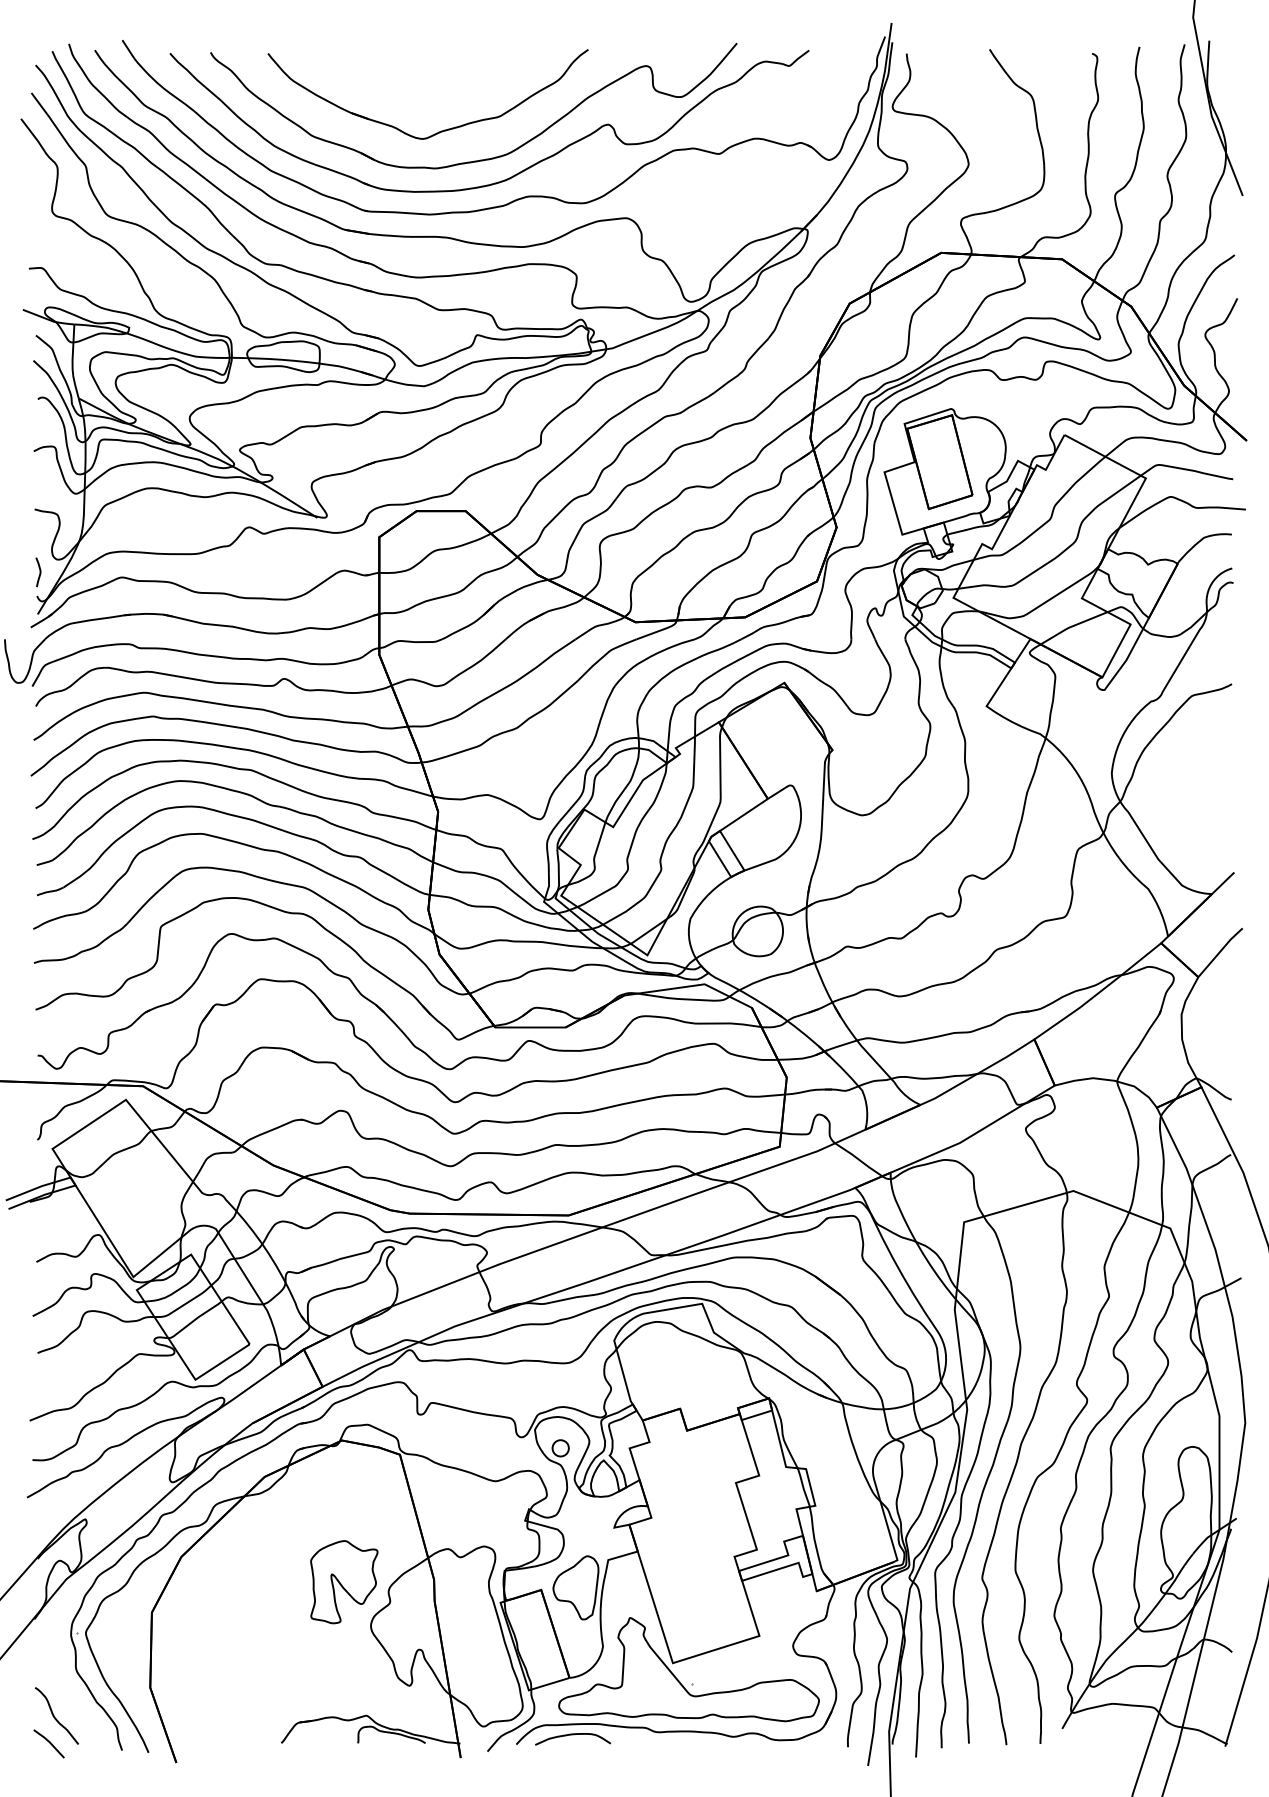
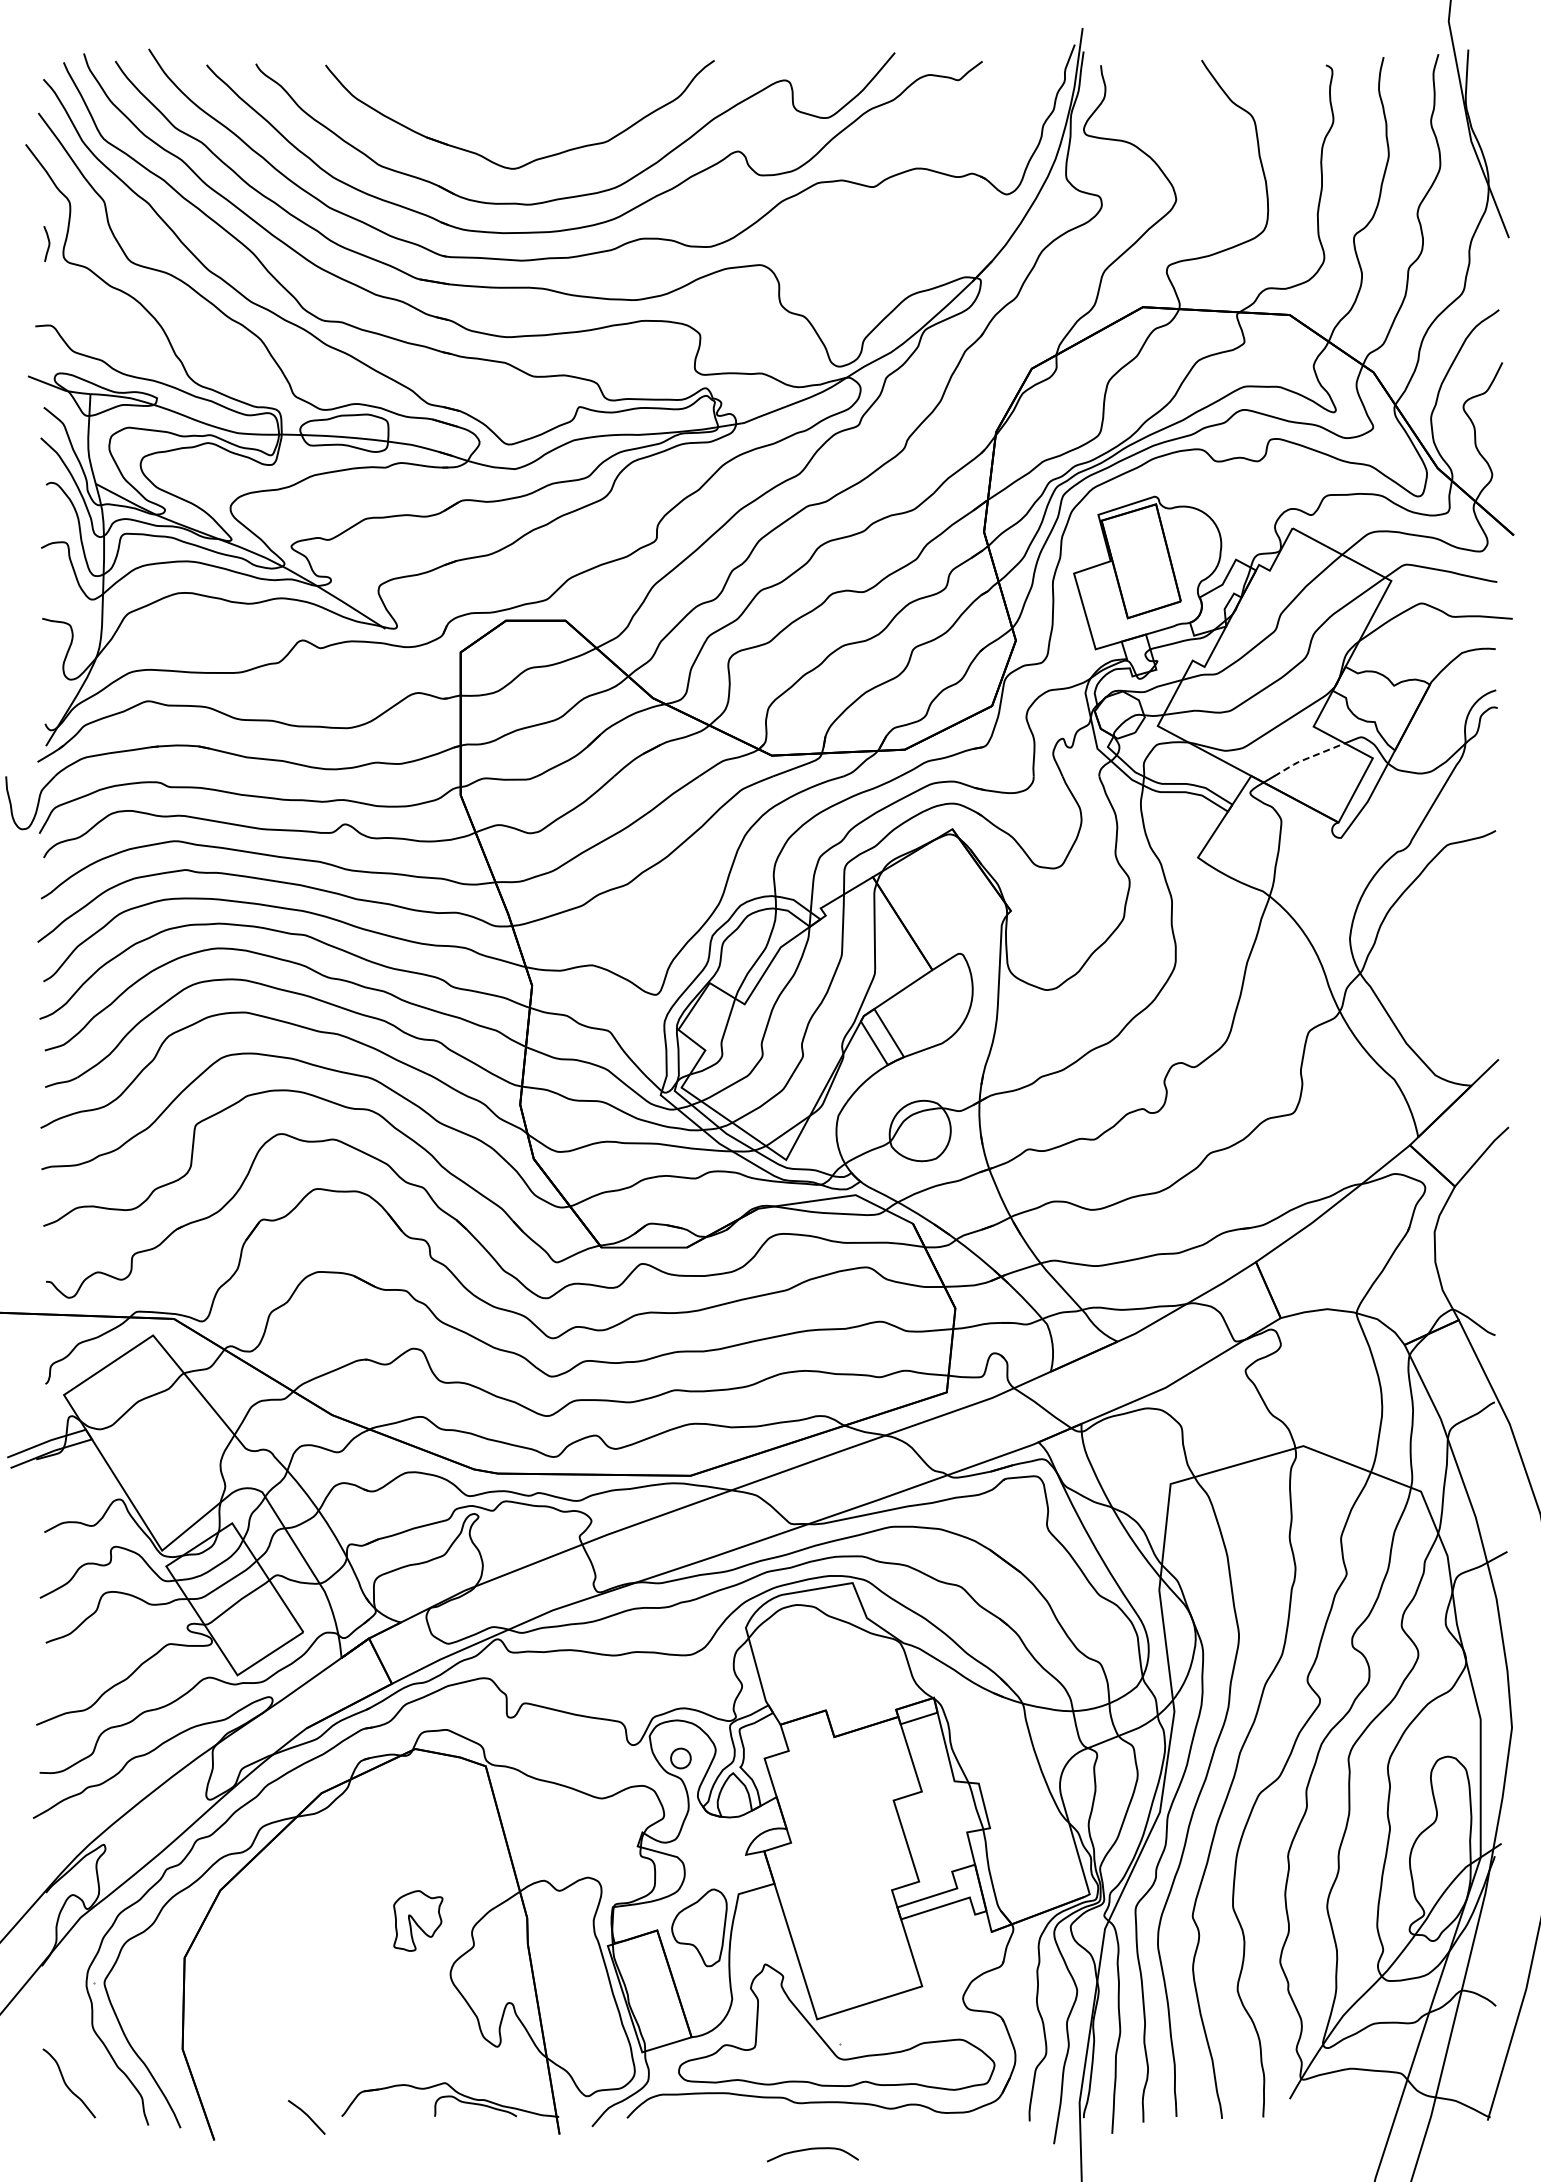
curve: (39, 571) -> (48, 243), moved
line: (1076, 624) -> (1307, 758), solid -> dashed
part: (344, 1581) -> (418, 1920), size x0.6
curve: (573, 1734) -> (813, 2149), moved
line: (49, 1743) -> (307, 2116), moved

